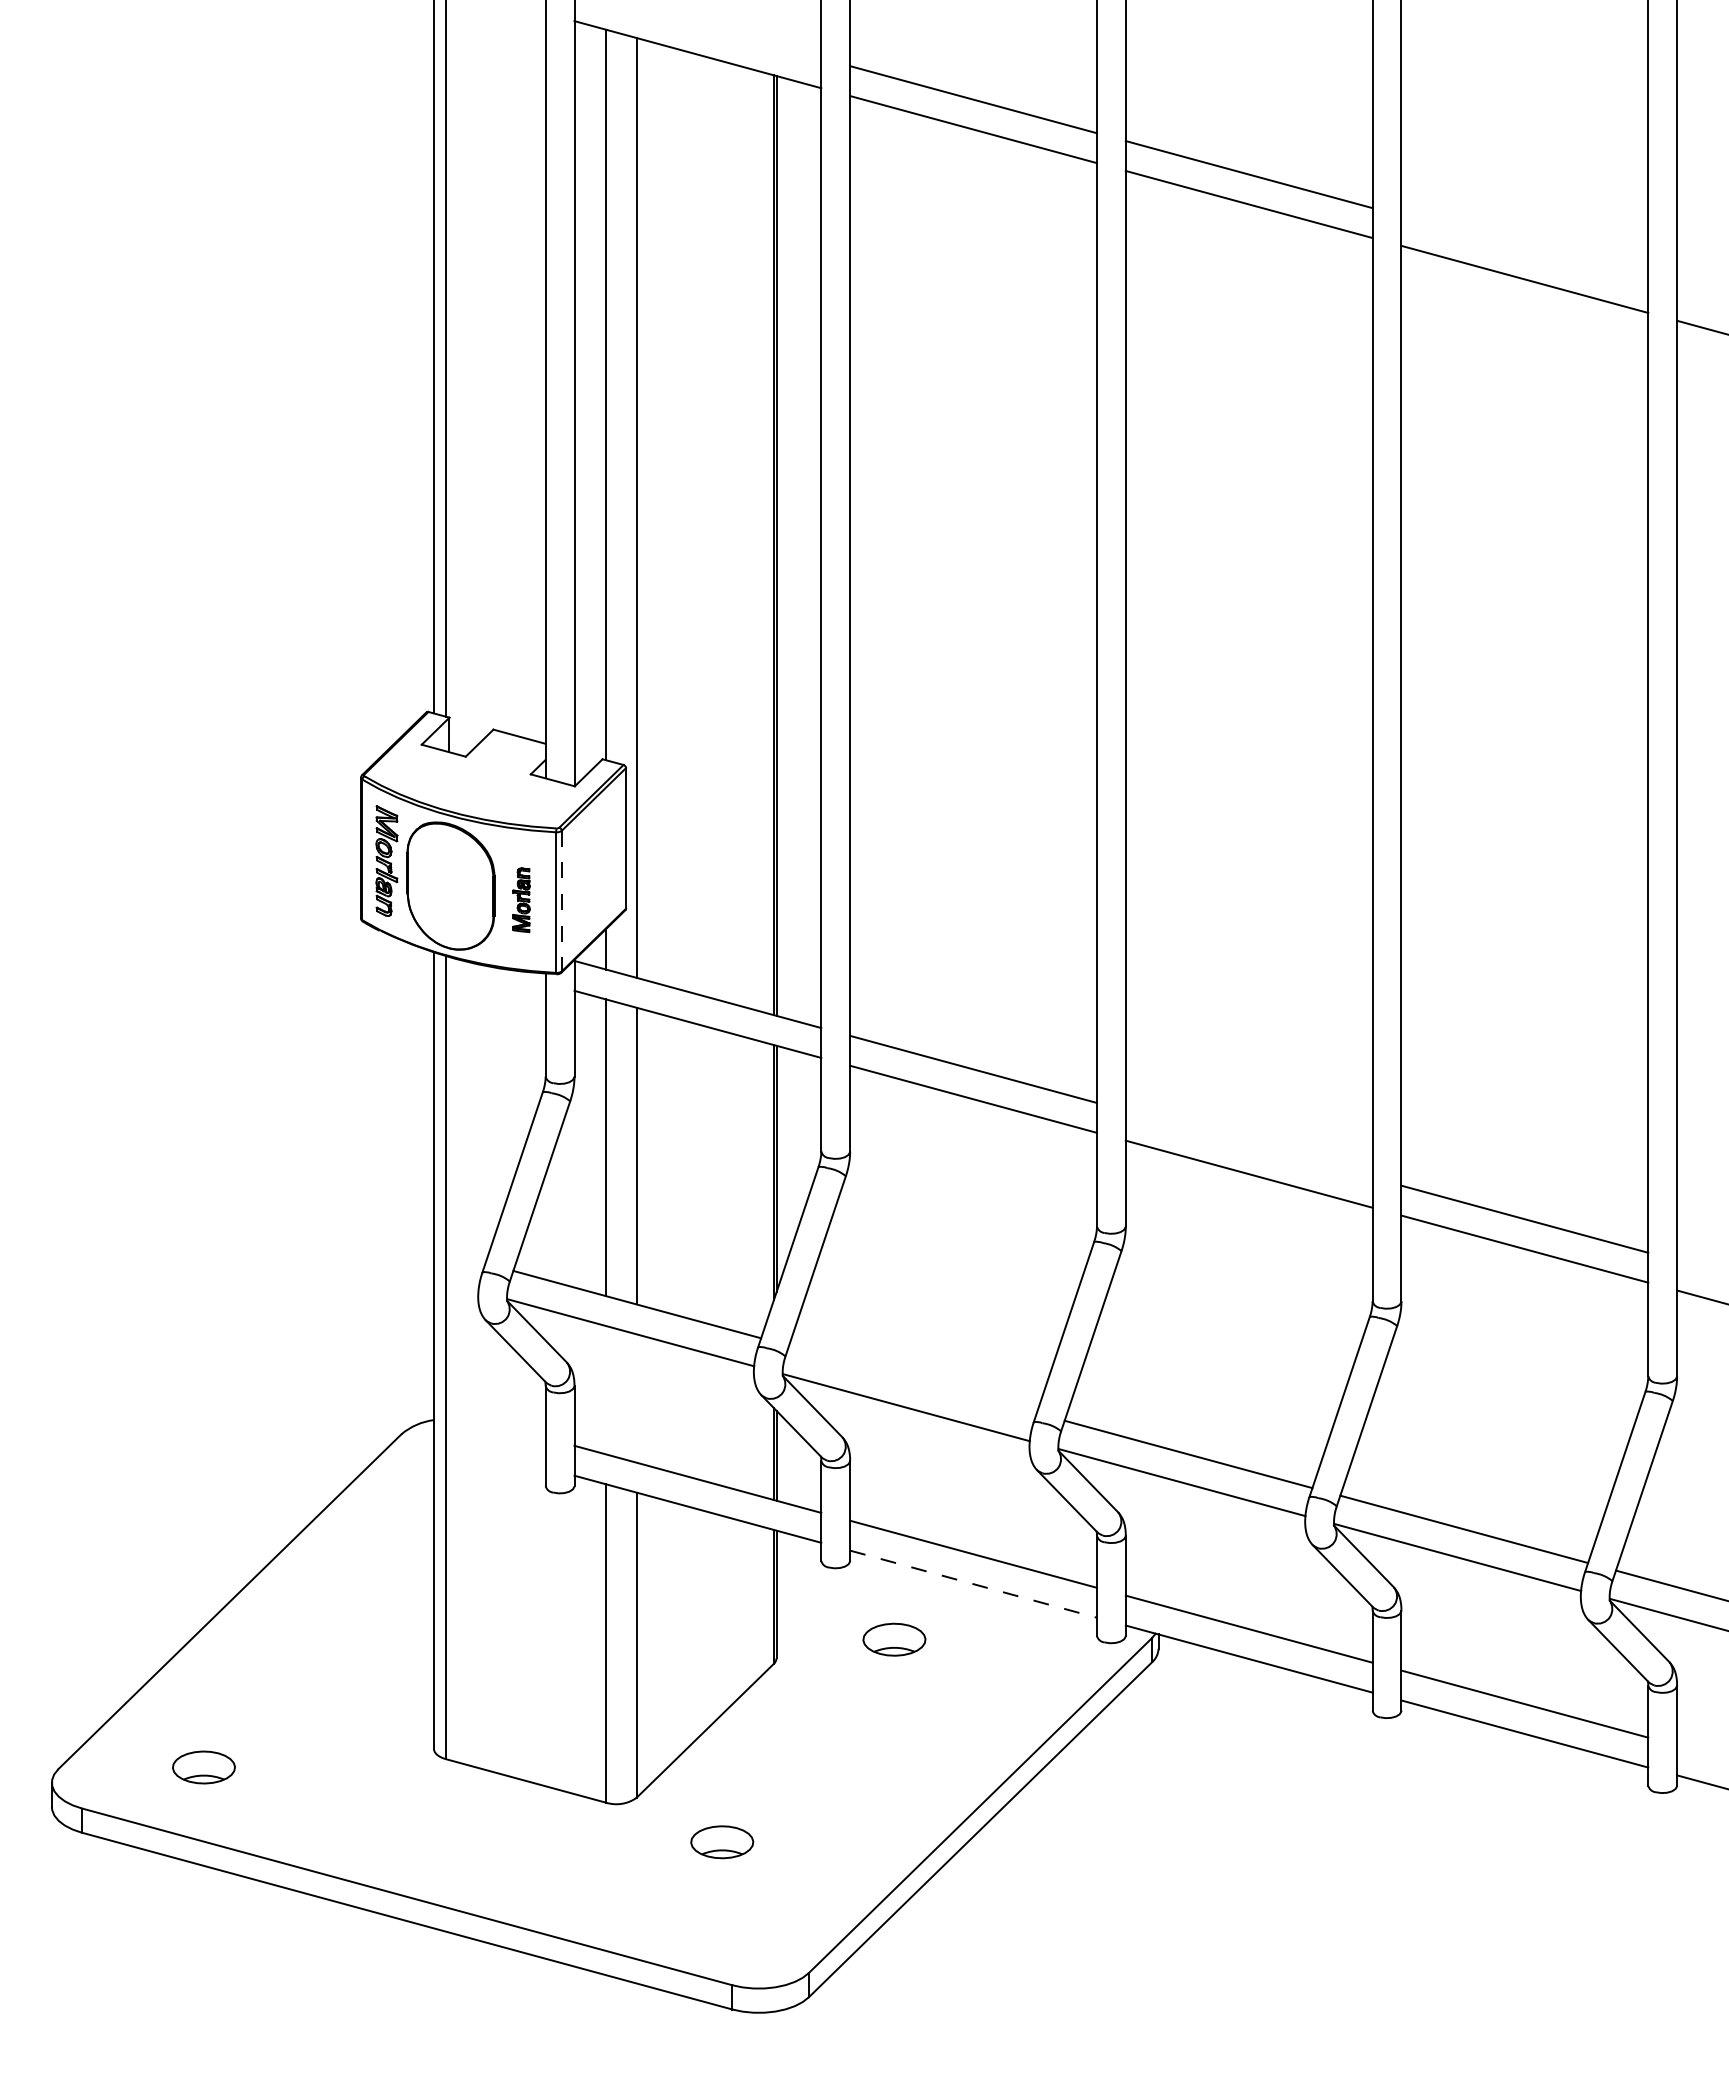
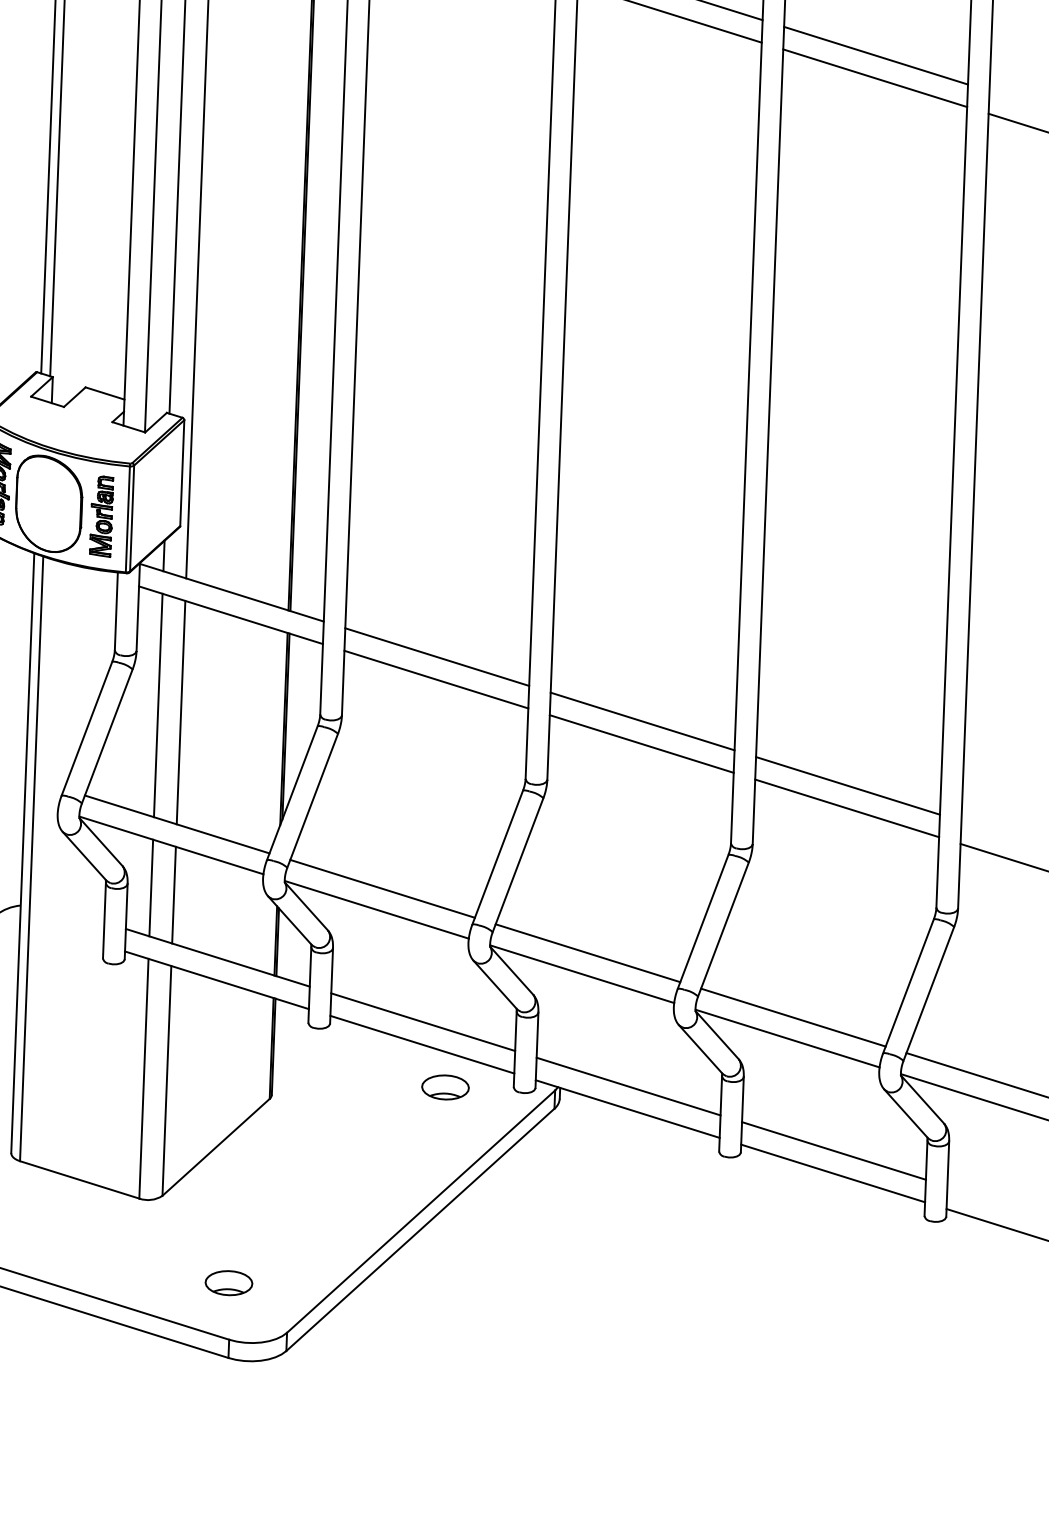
line: (1524, 249) -> (875, 55), added
part: (521, 900) -> (101, 516), size x1.67
line: (561, 901) -> (131, 518), dashed -> solid
line: (1248, 1143) -> (642, 720), added
line: (912, 1379) -> (382, 888), added
line: (606, 1390) -> (151, 888), added
line: (636, 1398) -> (173, 895), added
line: (973, 1584) -> (422, 1044), dashed -> solid
part: (894, 1639) -> (445, 1087), moved
part: (722, 1842) -> (229, 1283), moved

